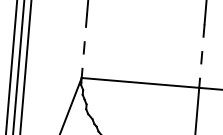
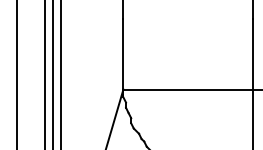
line: (84, 46) -> (123, 54), dashed -> solid
line: (202, 56) -> (253, 54), dashed -> solid

